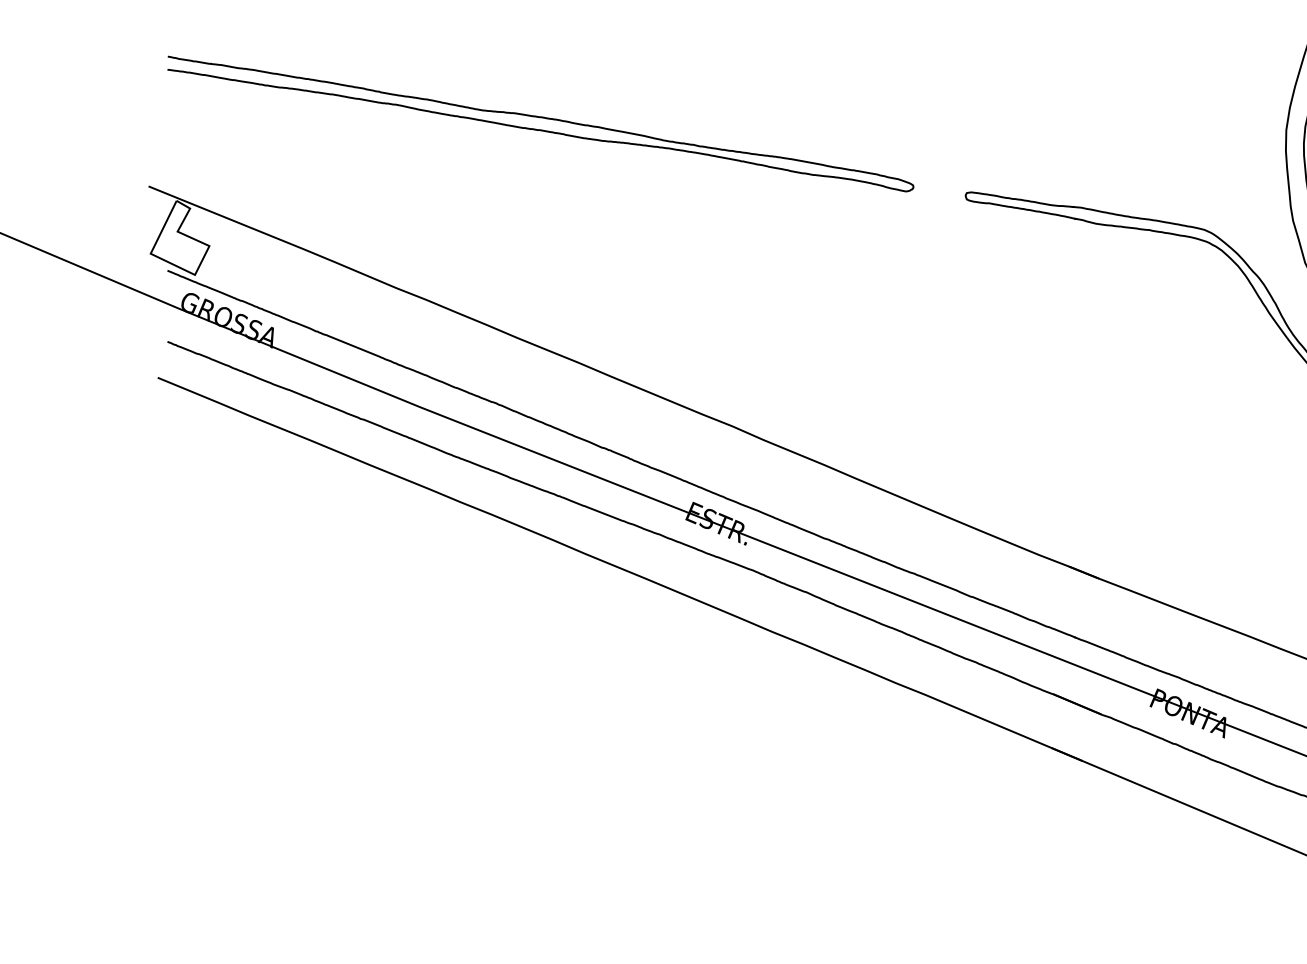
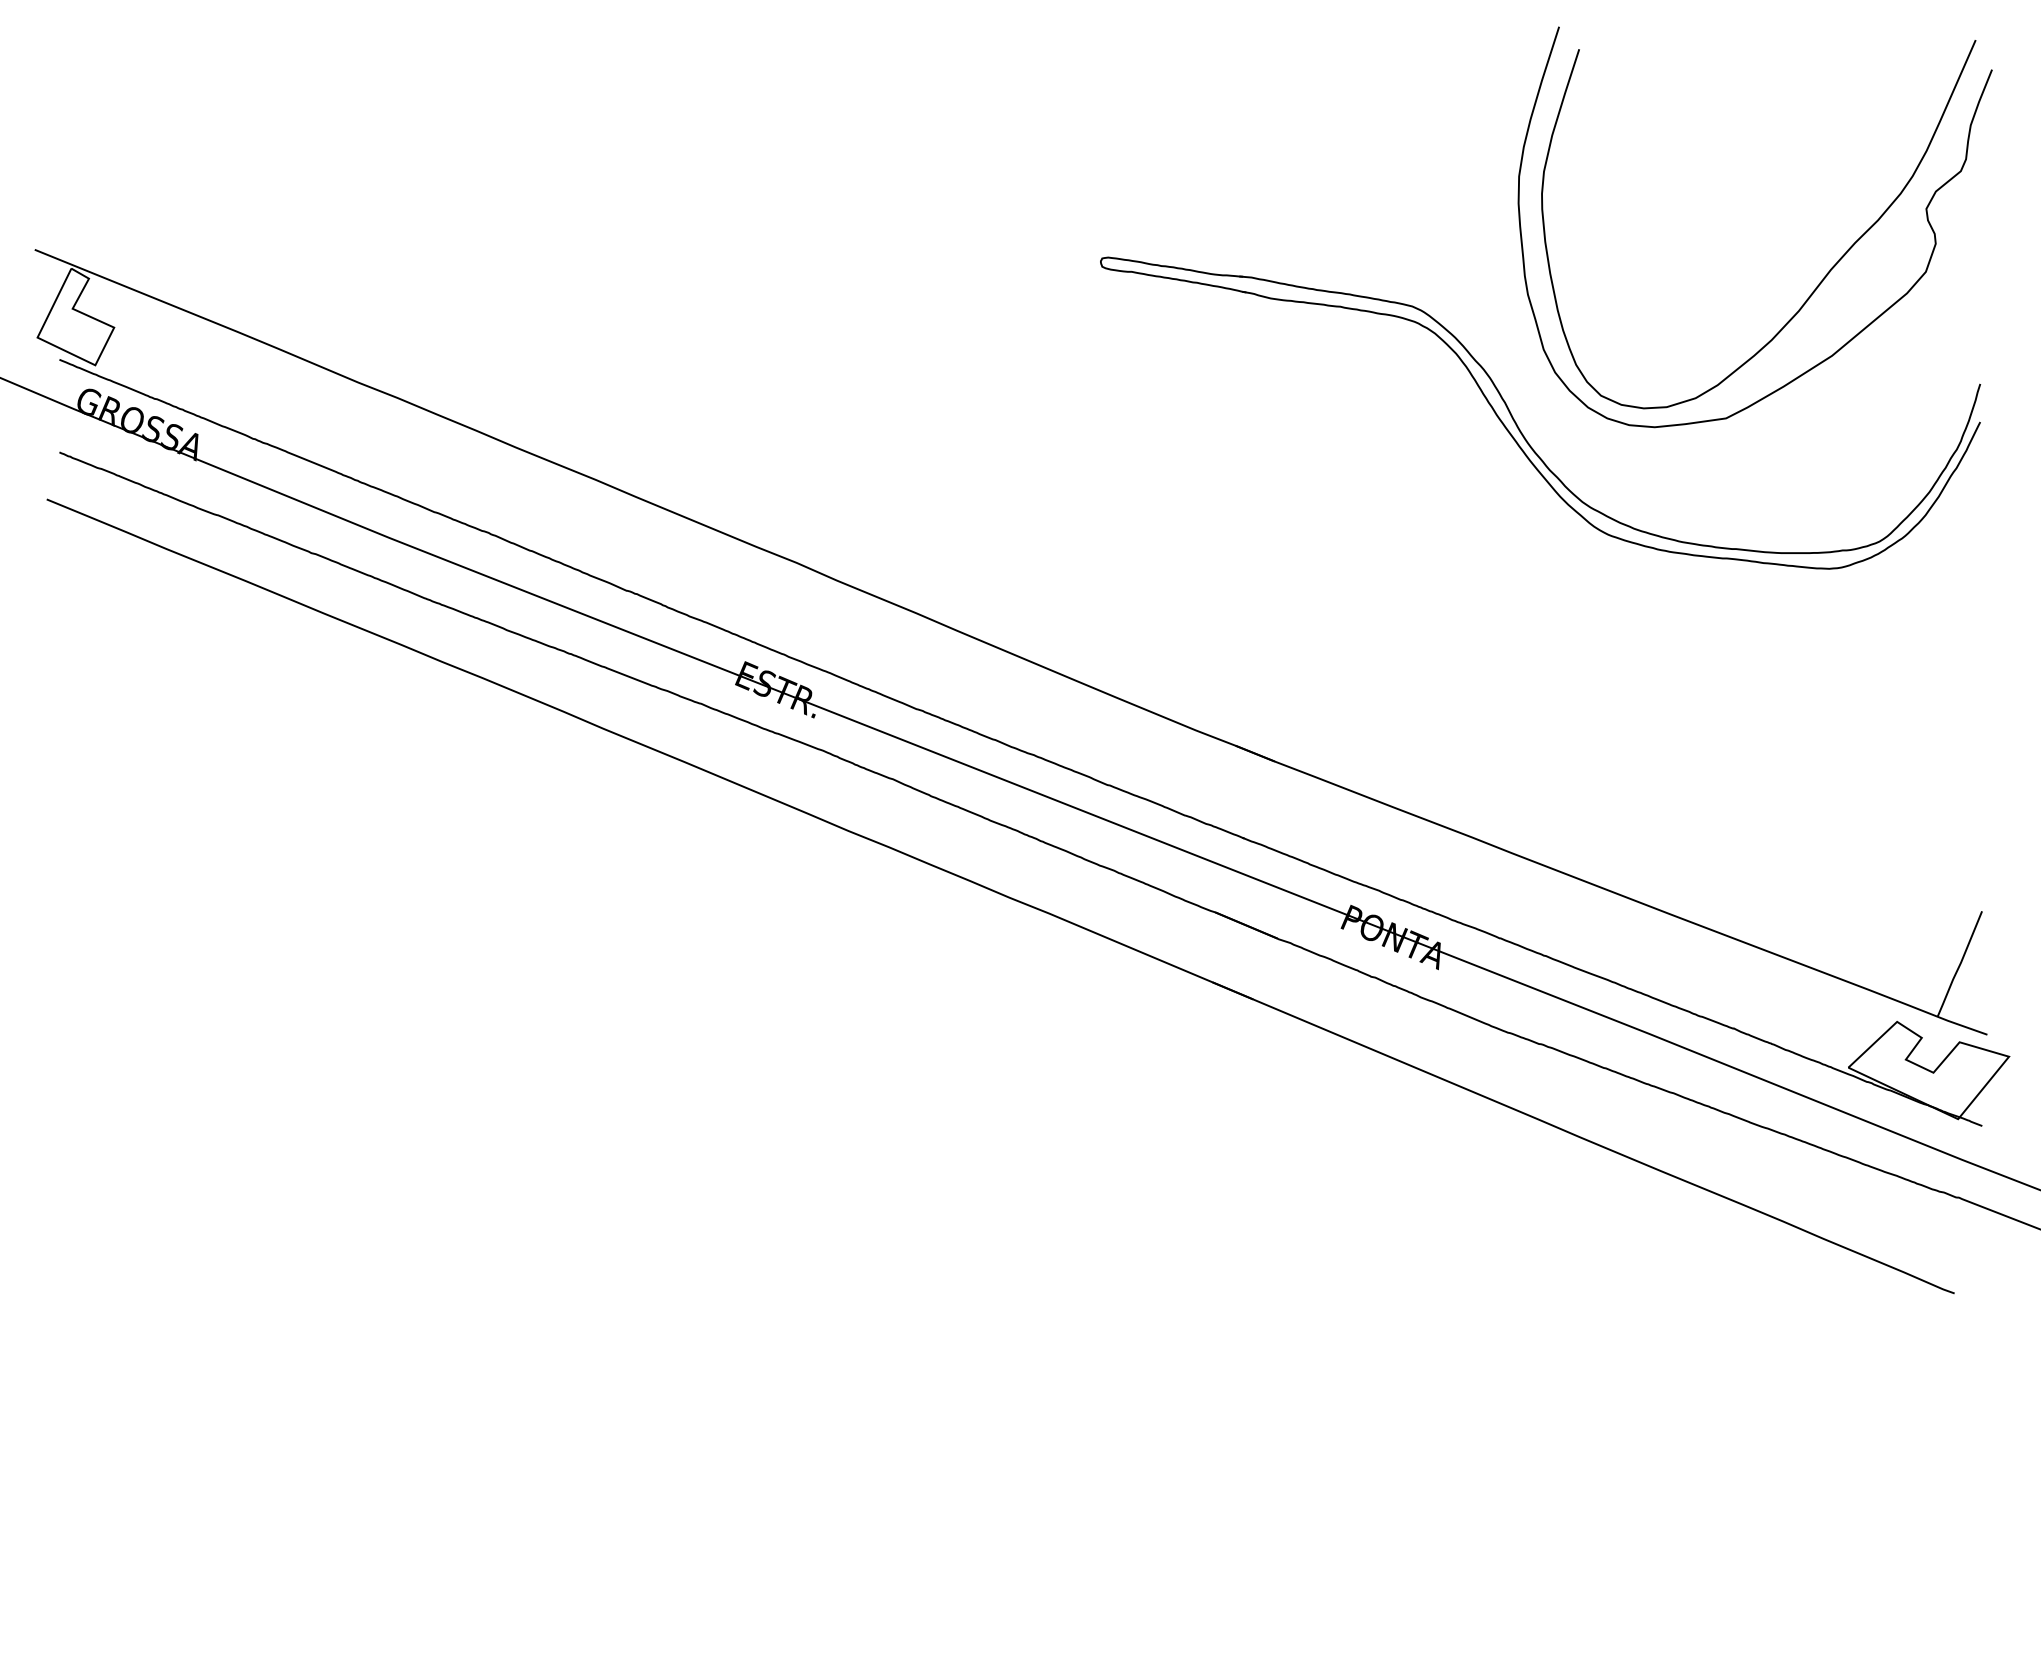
curve: (540, 129) -> (546, 175), removed

